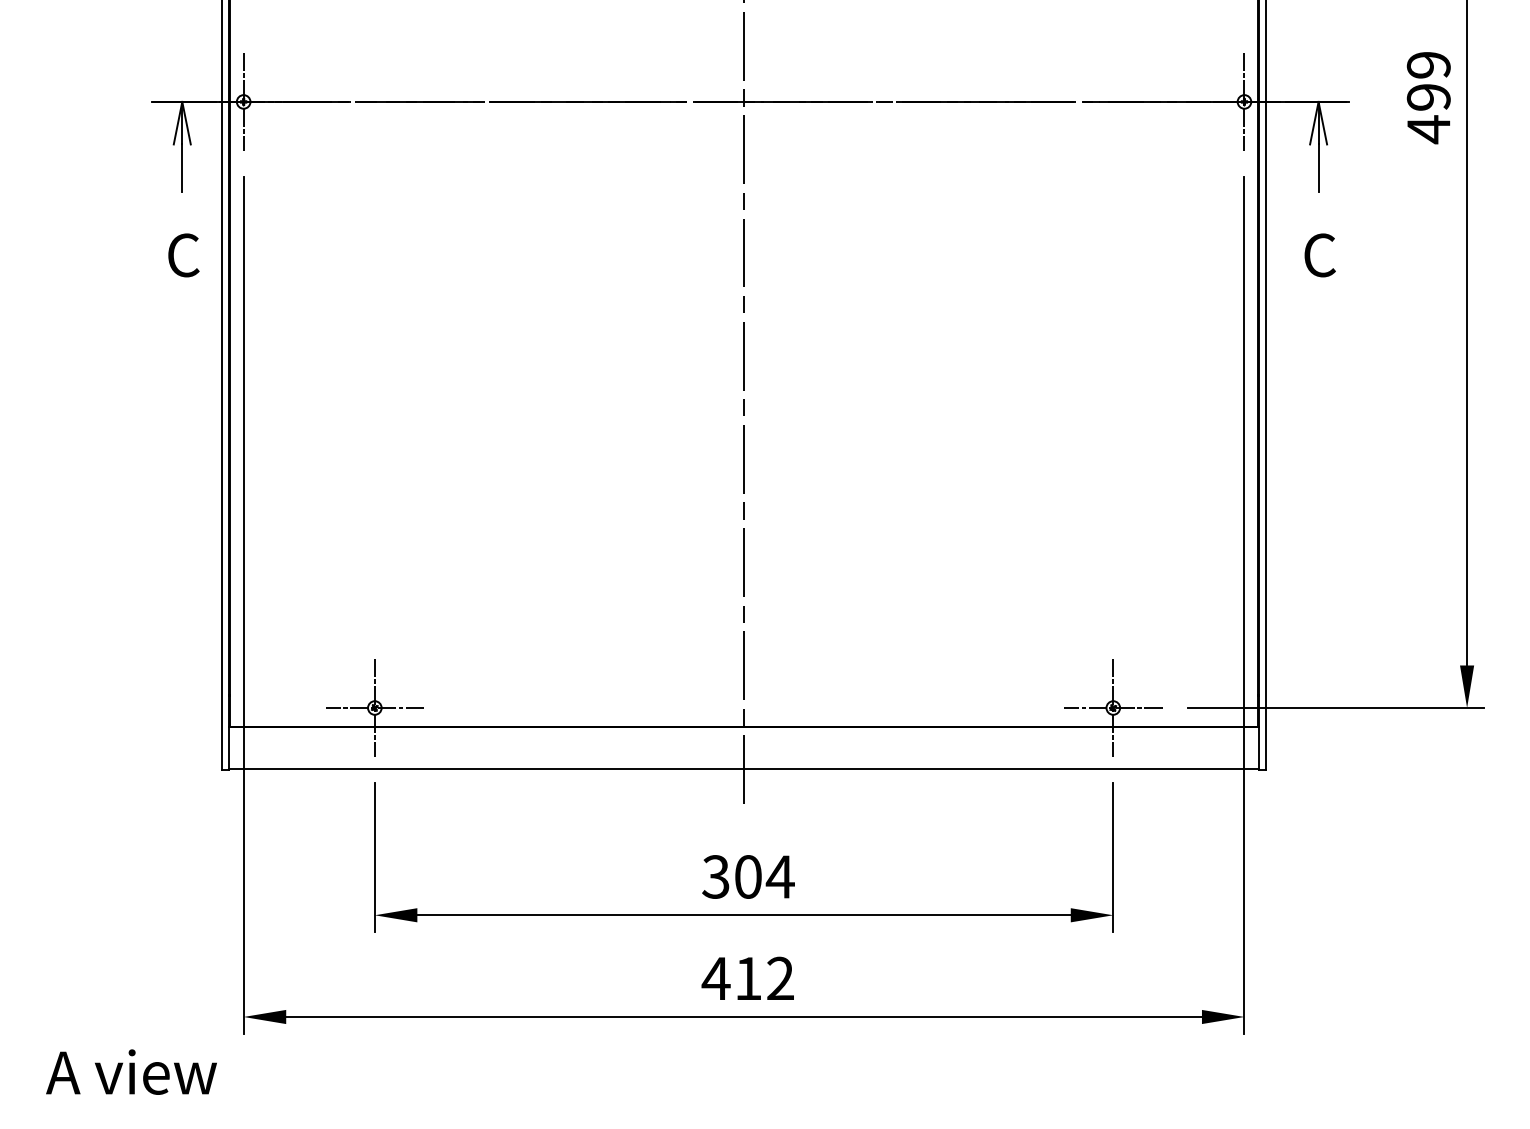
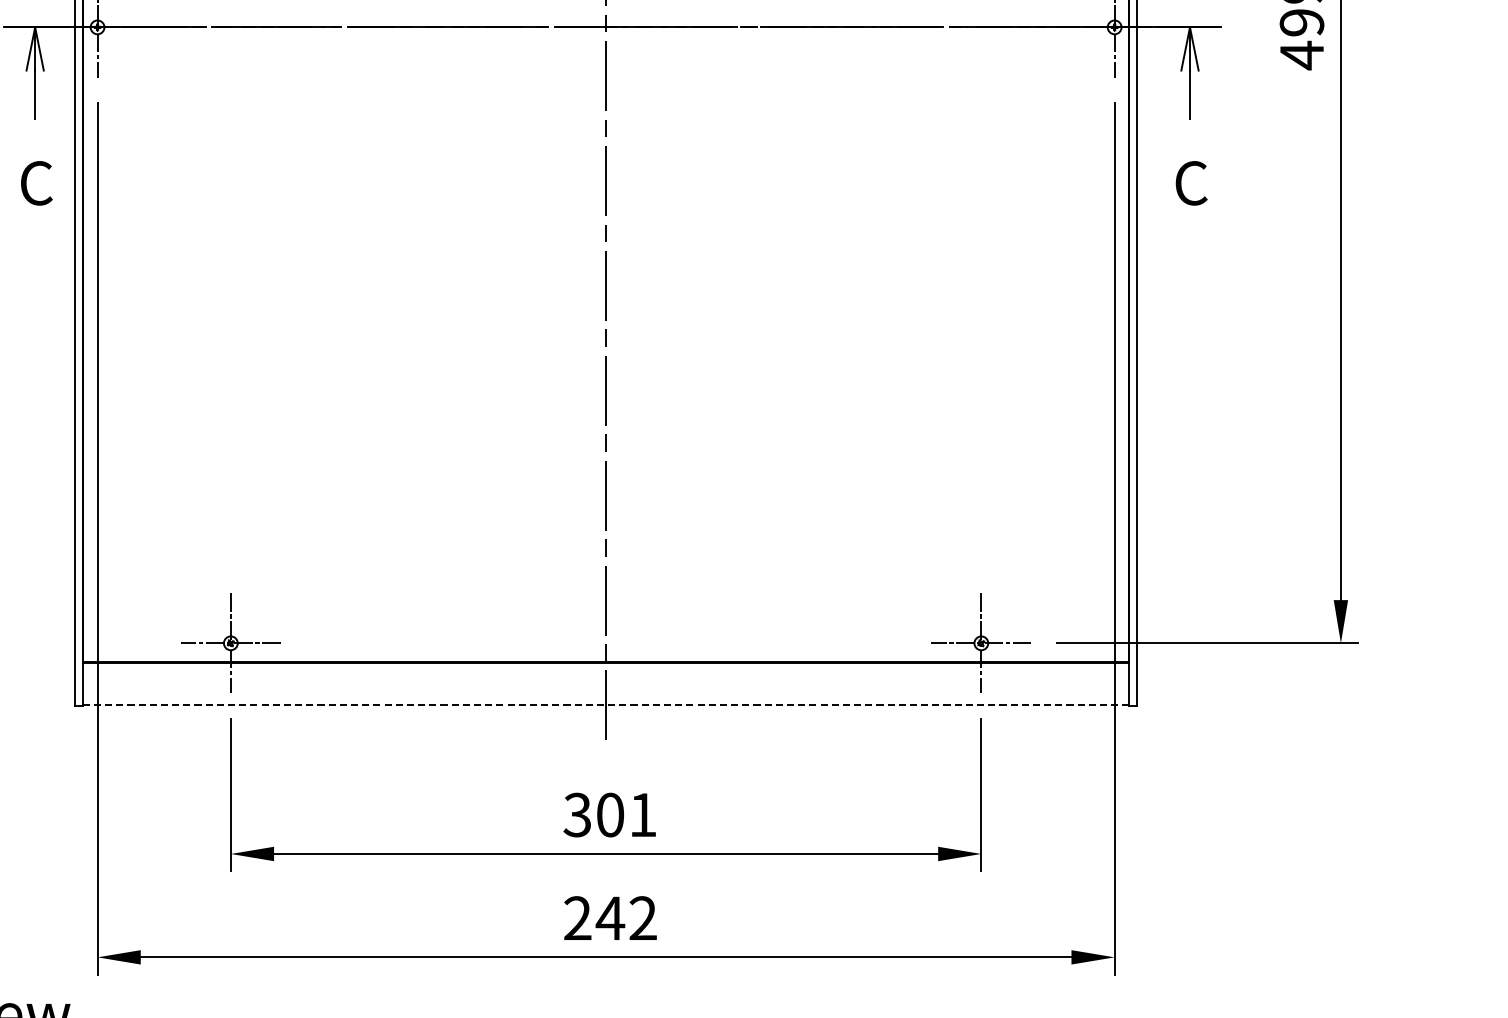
line: (744, 768) -> (606, 704), solid -> dashed
text: (779, 876) -> (642, 814), 304 -> 301
text: (731, 977) -> (593, 917), 412 -> 242

